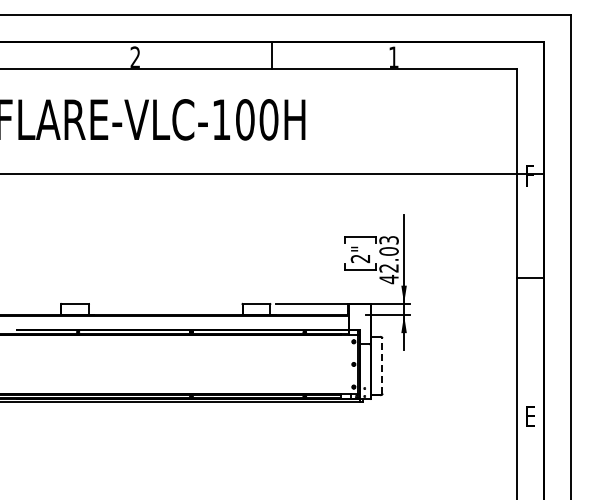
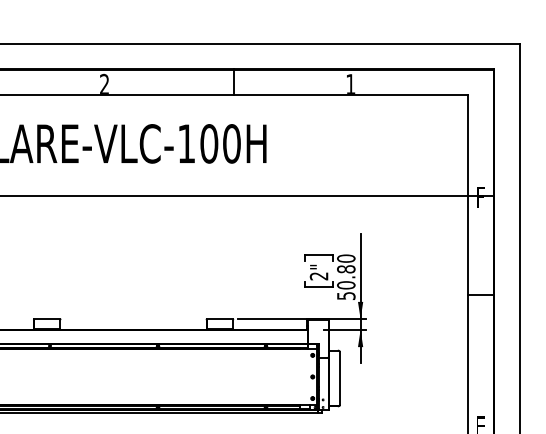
text: (388, 259) -> (345, 276), 42.03 -> 50.80
line: (382, 365) -> (340, 377), dashed -> solid

